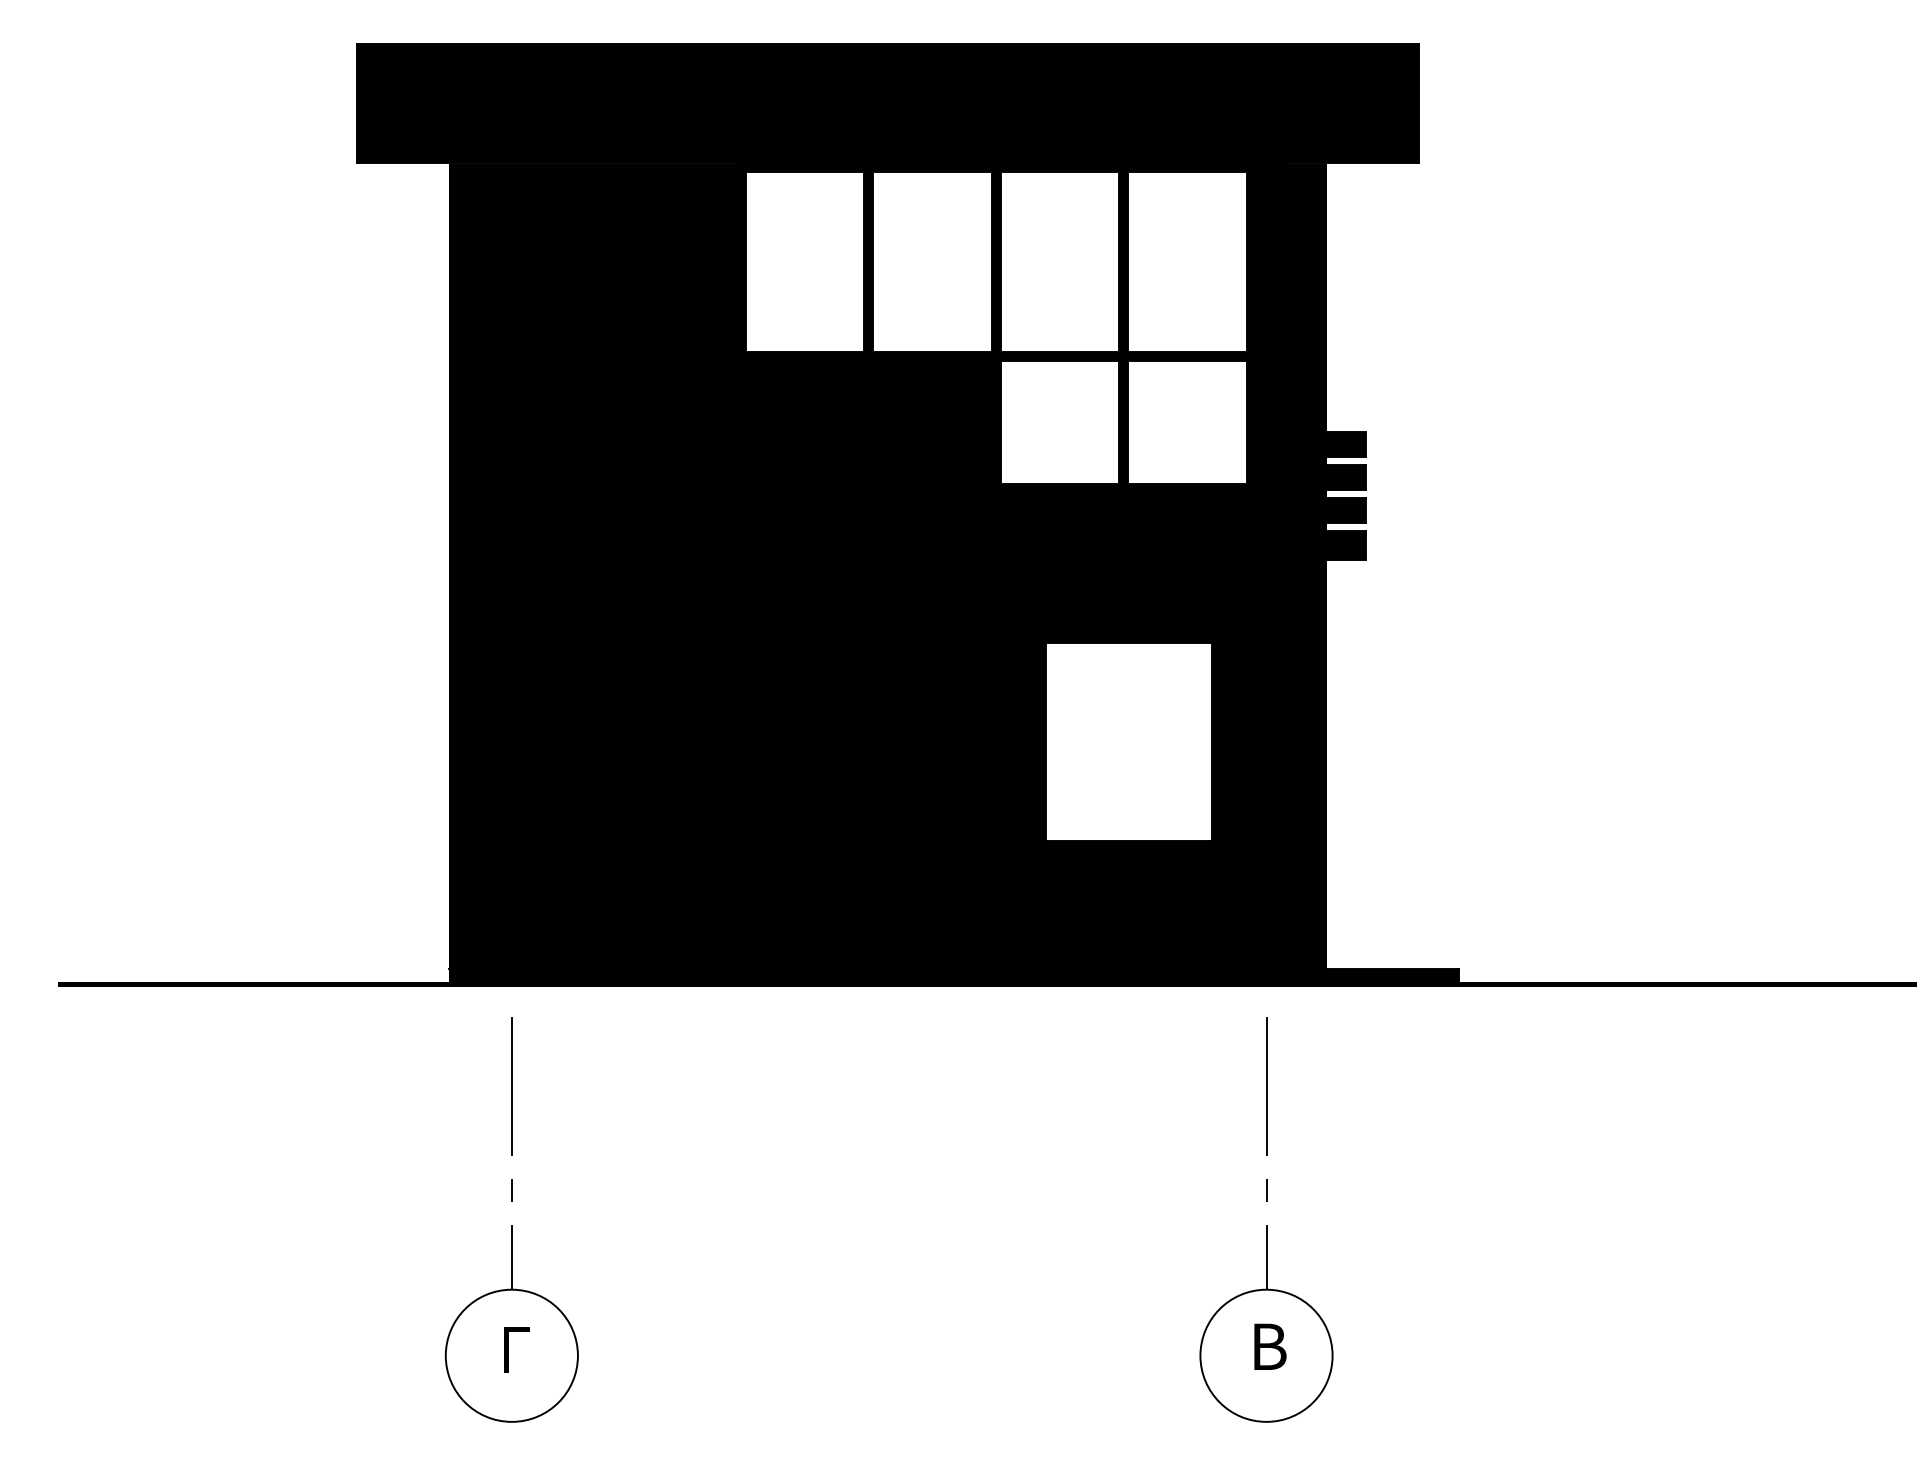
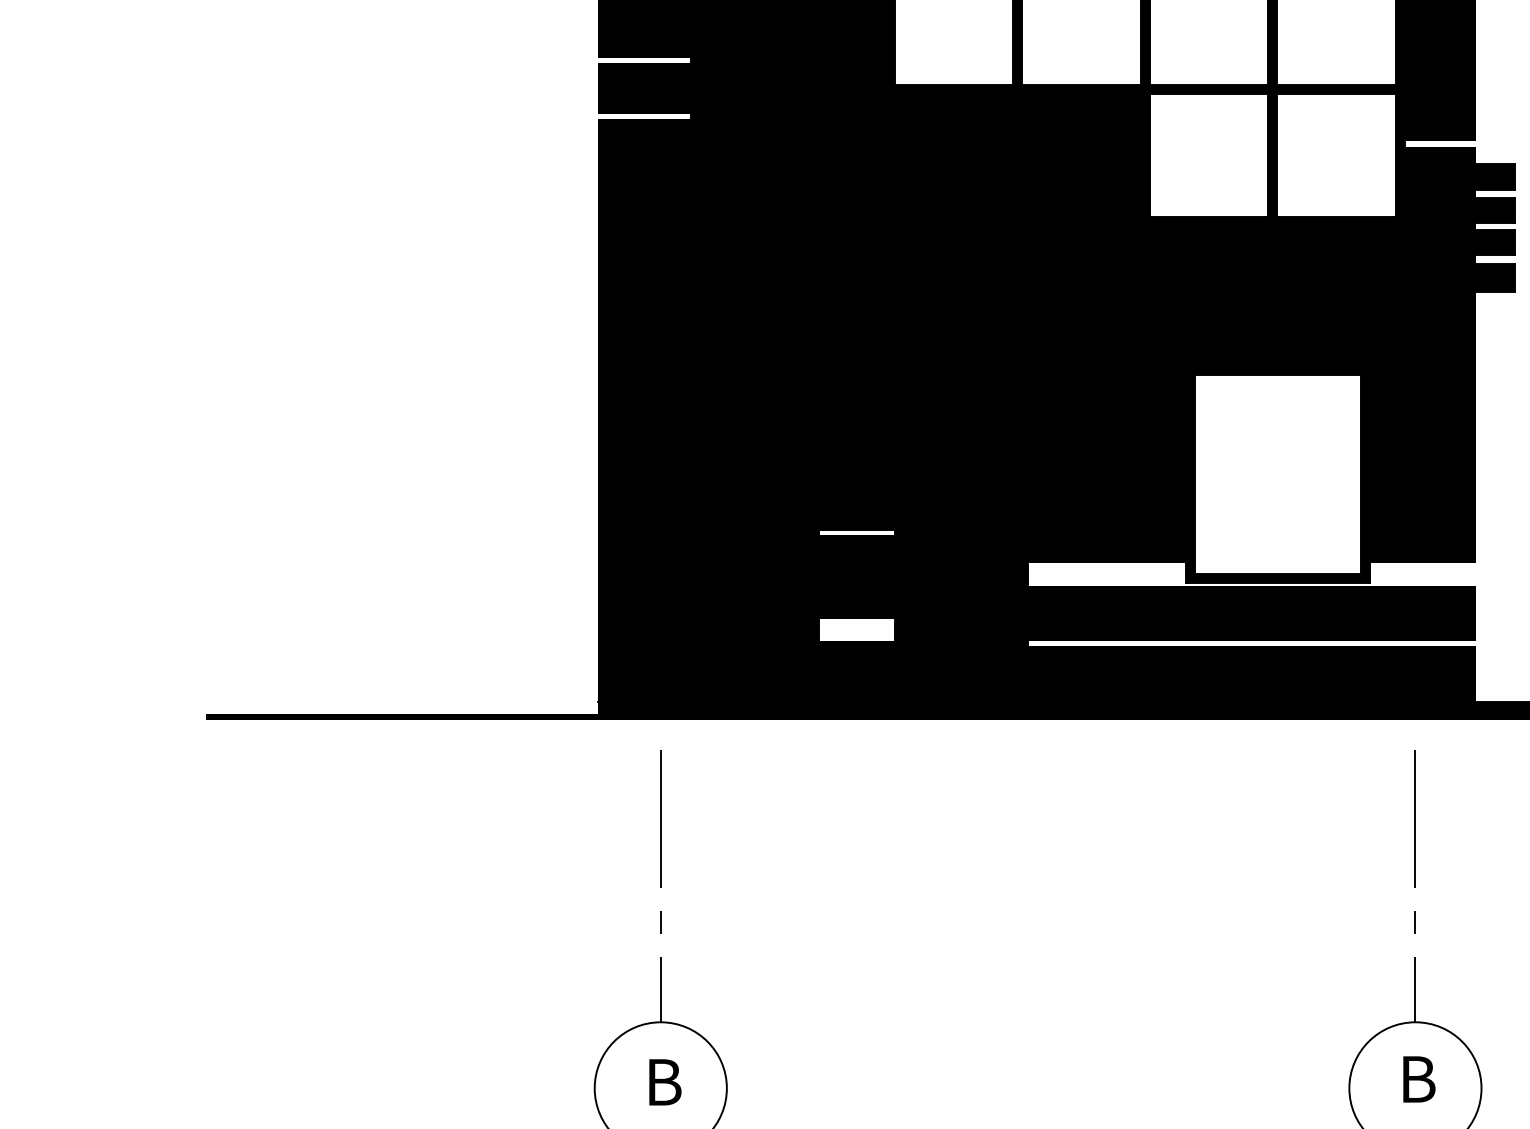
fill: (495, 327) -> (644, 60), removed
fill: (495, 383) -> (644, 116), removed
fill: (1290, 411) -> (1439, 144), removed
fill: (707, 799) -> (856, 532), removed
fill: (1102, 841) -> (1251, 574), removed
fill: (707, 896) -> (856, 629), removed
fill: (1102, 910) -> (1251, 643), removed
text: (516, 1349) -> (665, 1082), Г -> В

